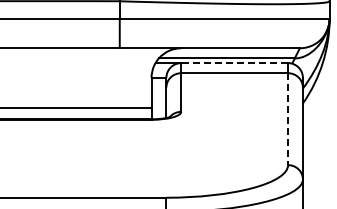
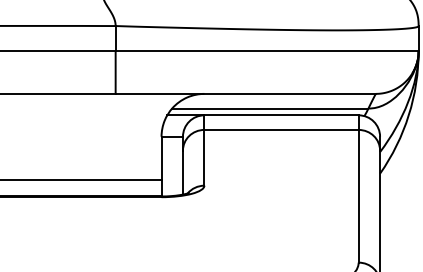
line: (234, 63) -> (281, 115), dashed -> solid
line: (288, 119) -> (359, 196), dashed -> solid

